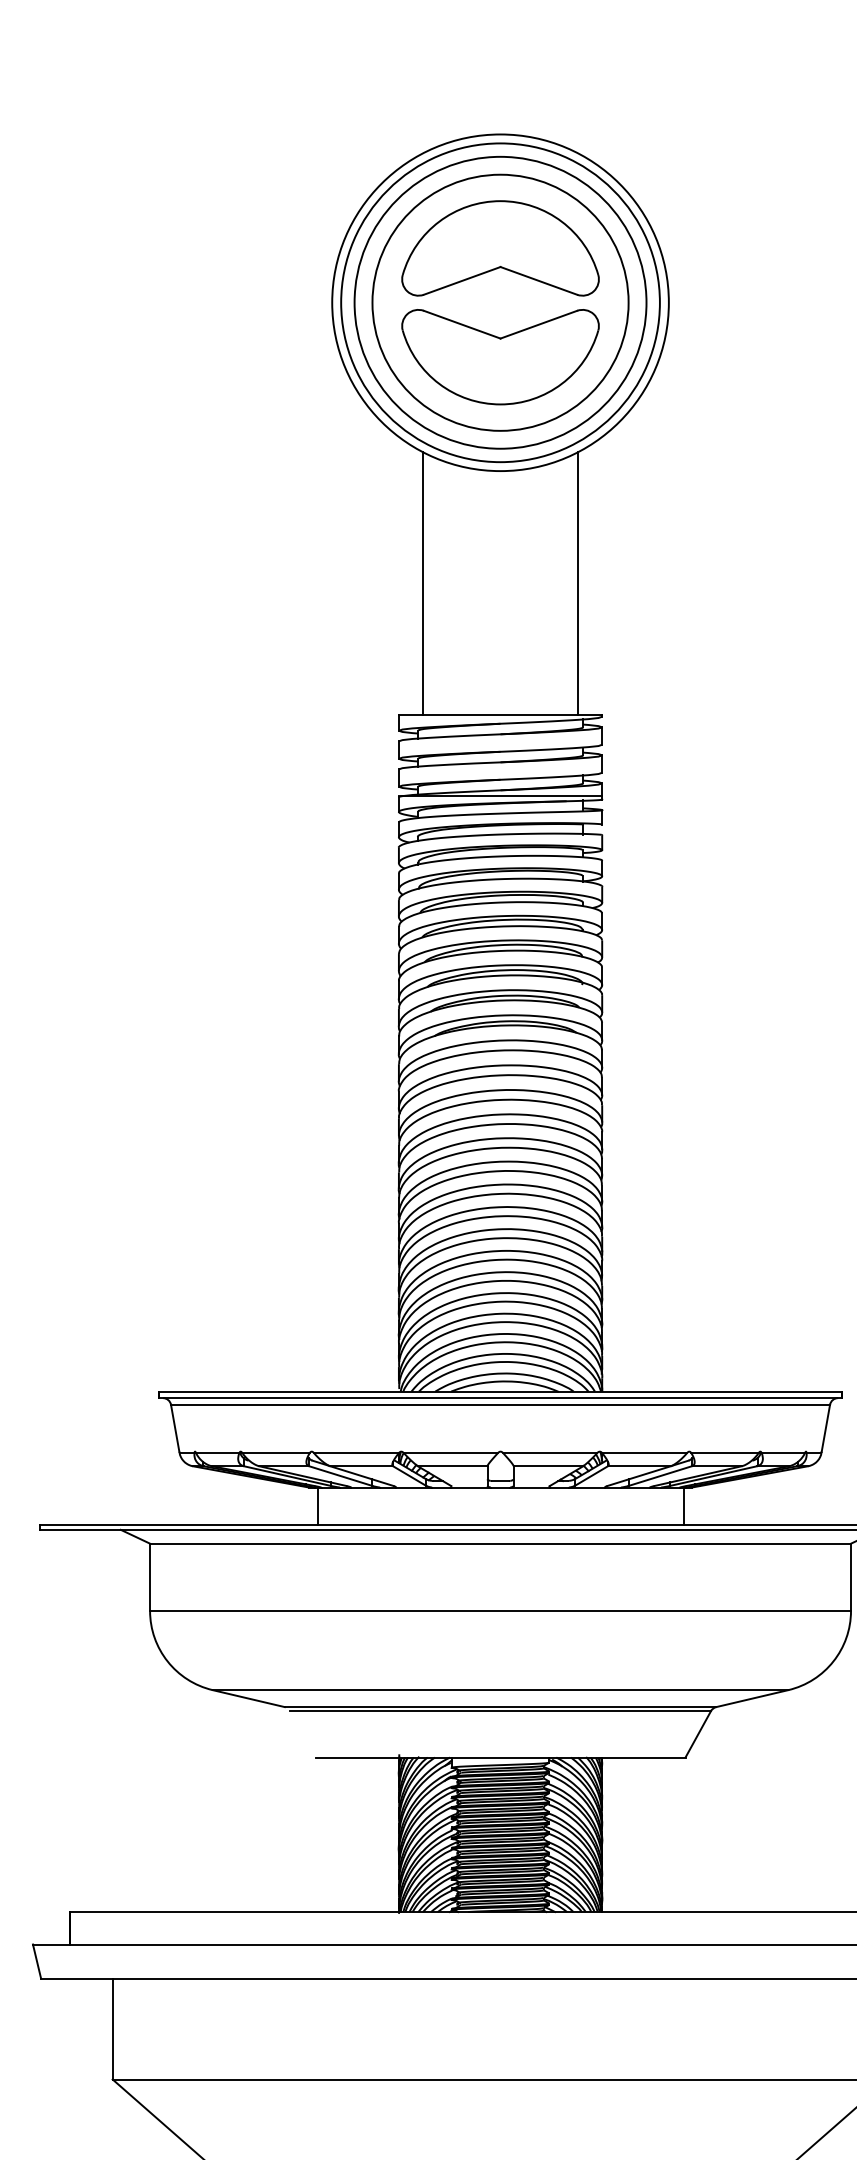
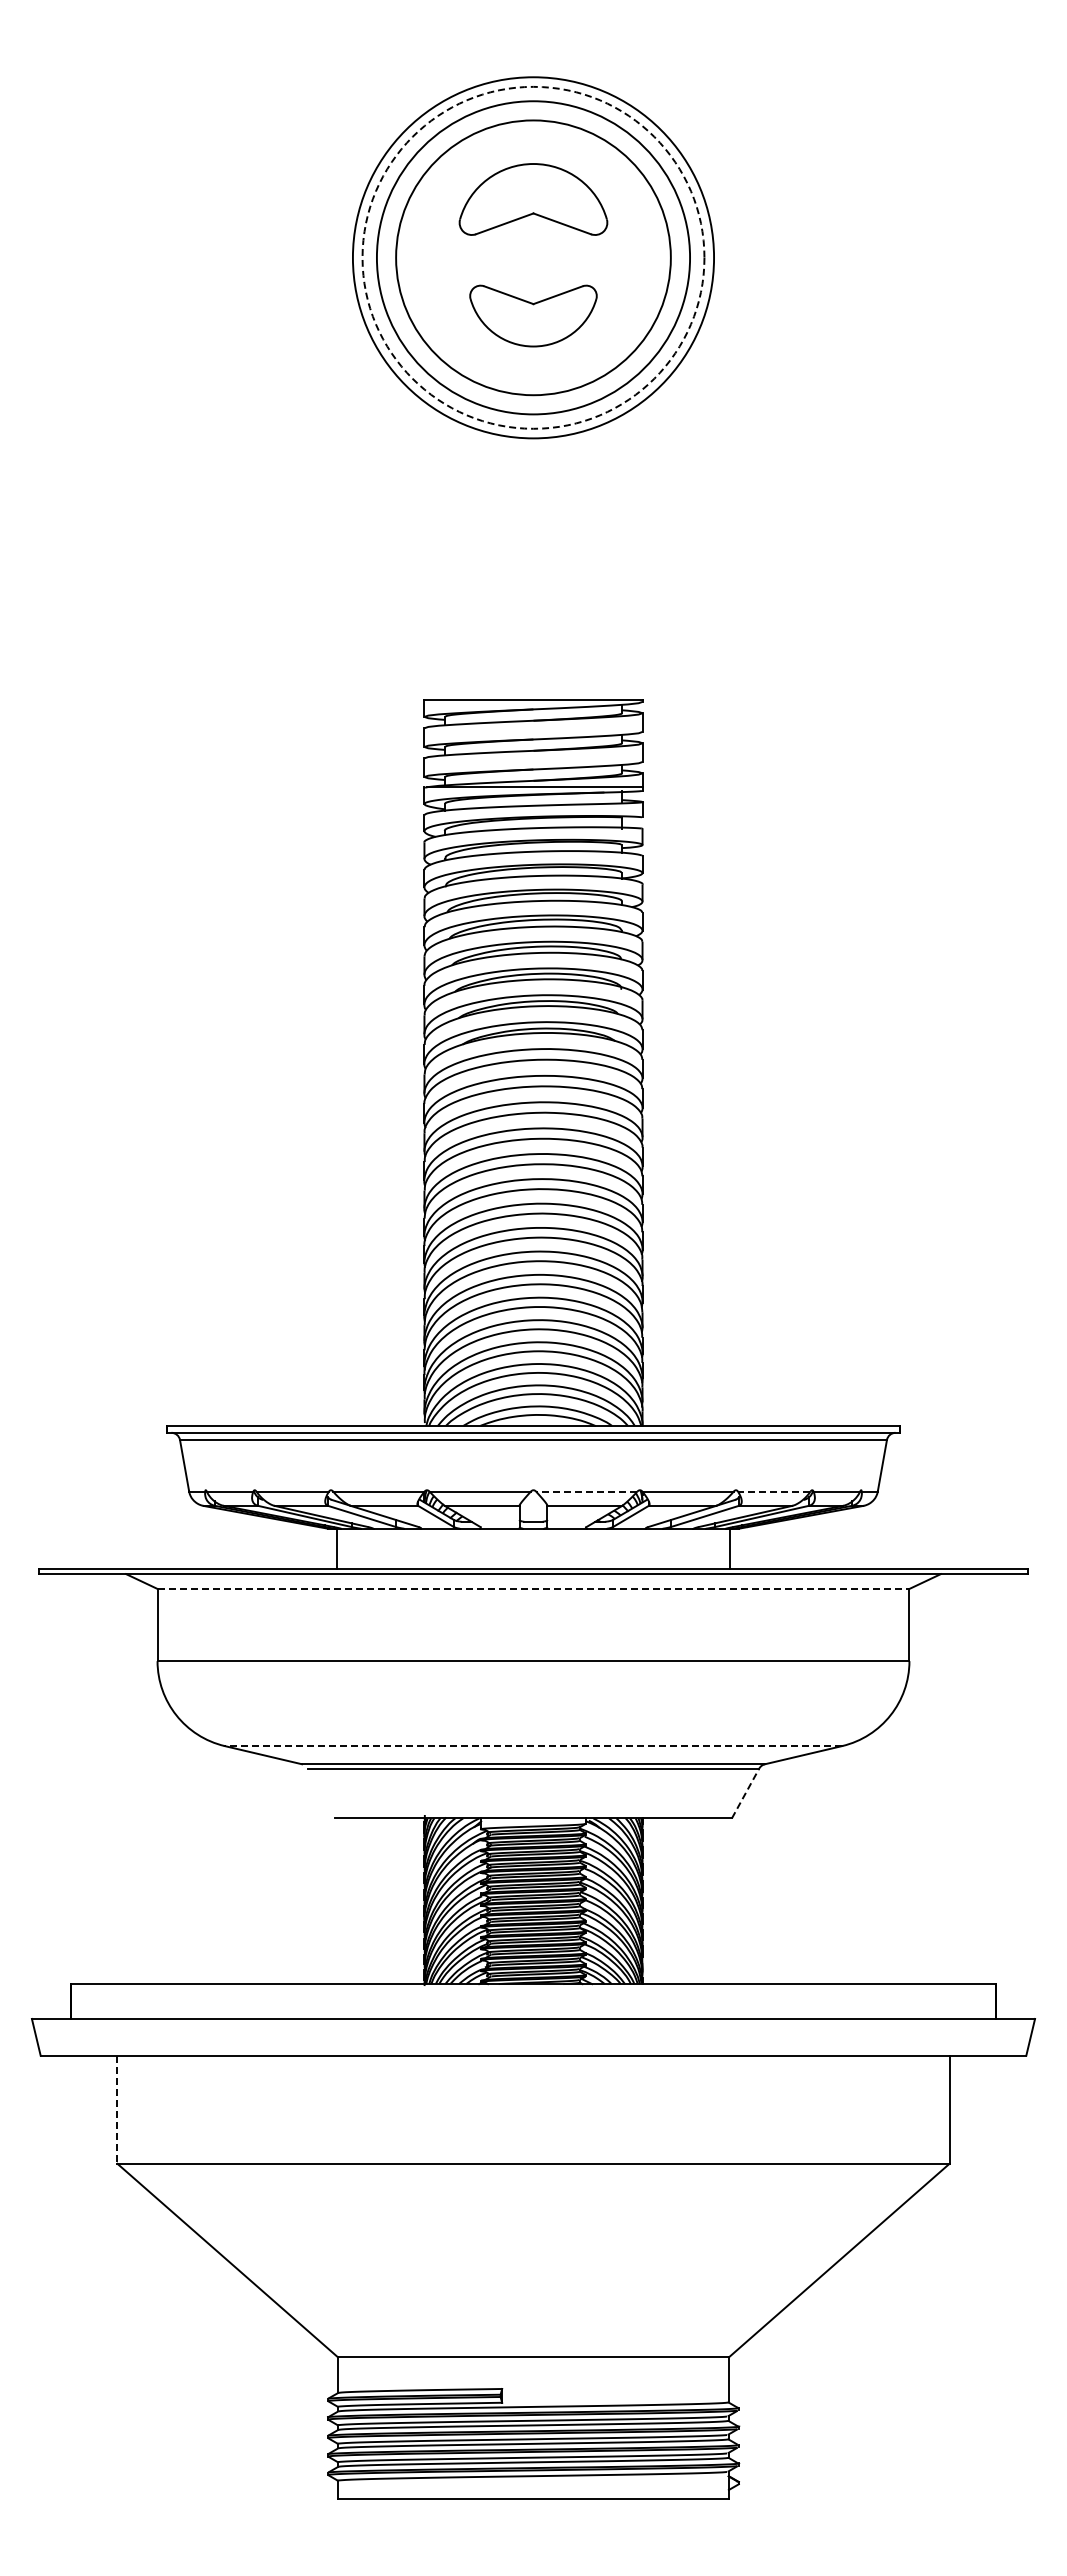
part: (500, 248) -> (533, 199), size x0.7
circle: (500, 302) -> (533, 257), solid -> dashed
part: (500, 356) -> (533, 315), size x0.6
line: (423, 584) -> (450, 559), removed
line: (577, 584) -> (616, 559), removed
line: (549, 1452) -> (586, 1491), solid -> dashed
line: (724, 1452) -> (773, 1491), solid -> dashed
line: (500, 1543) -> (533, 1588), solid -> dashed
line: (500, 1690) -> (533, 1746), solid -> dashed
line: (698, 1734) -> (745, 1793), solid -> dashed
line: (112, 2029) -> (117, 2110), solid -> dashed

